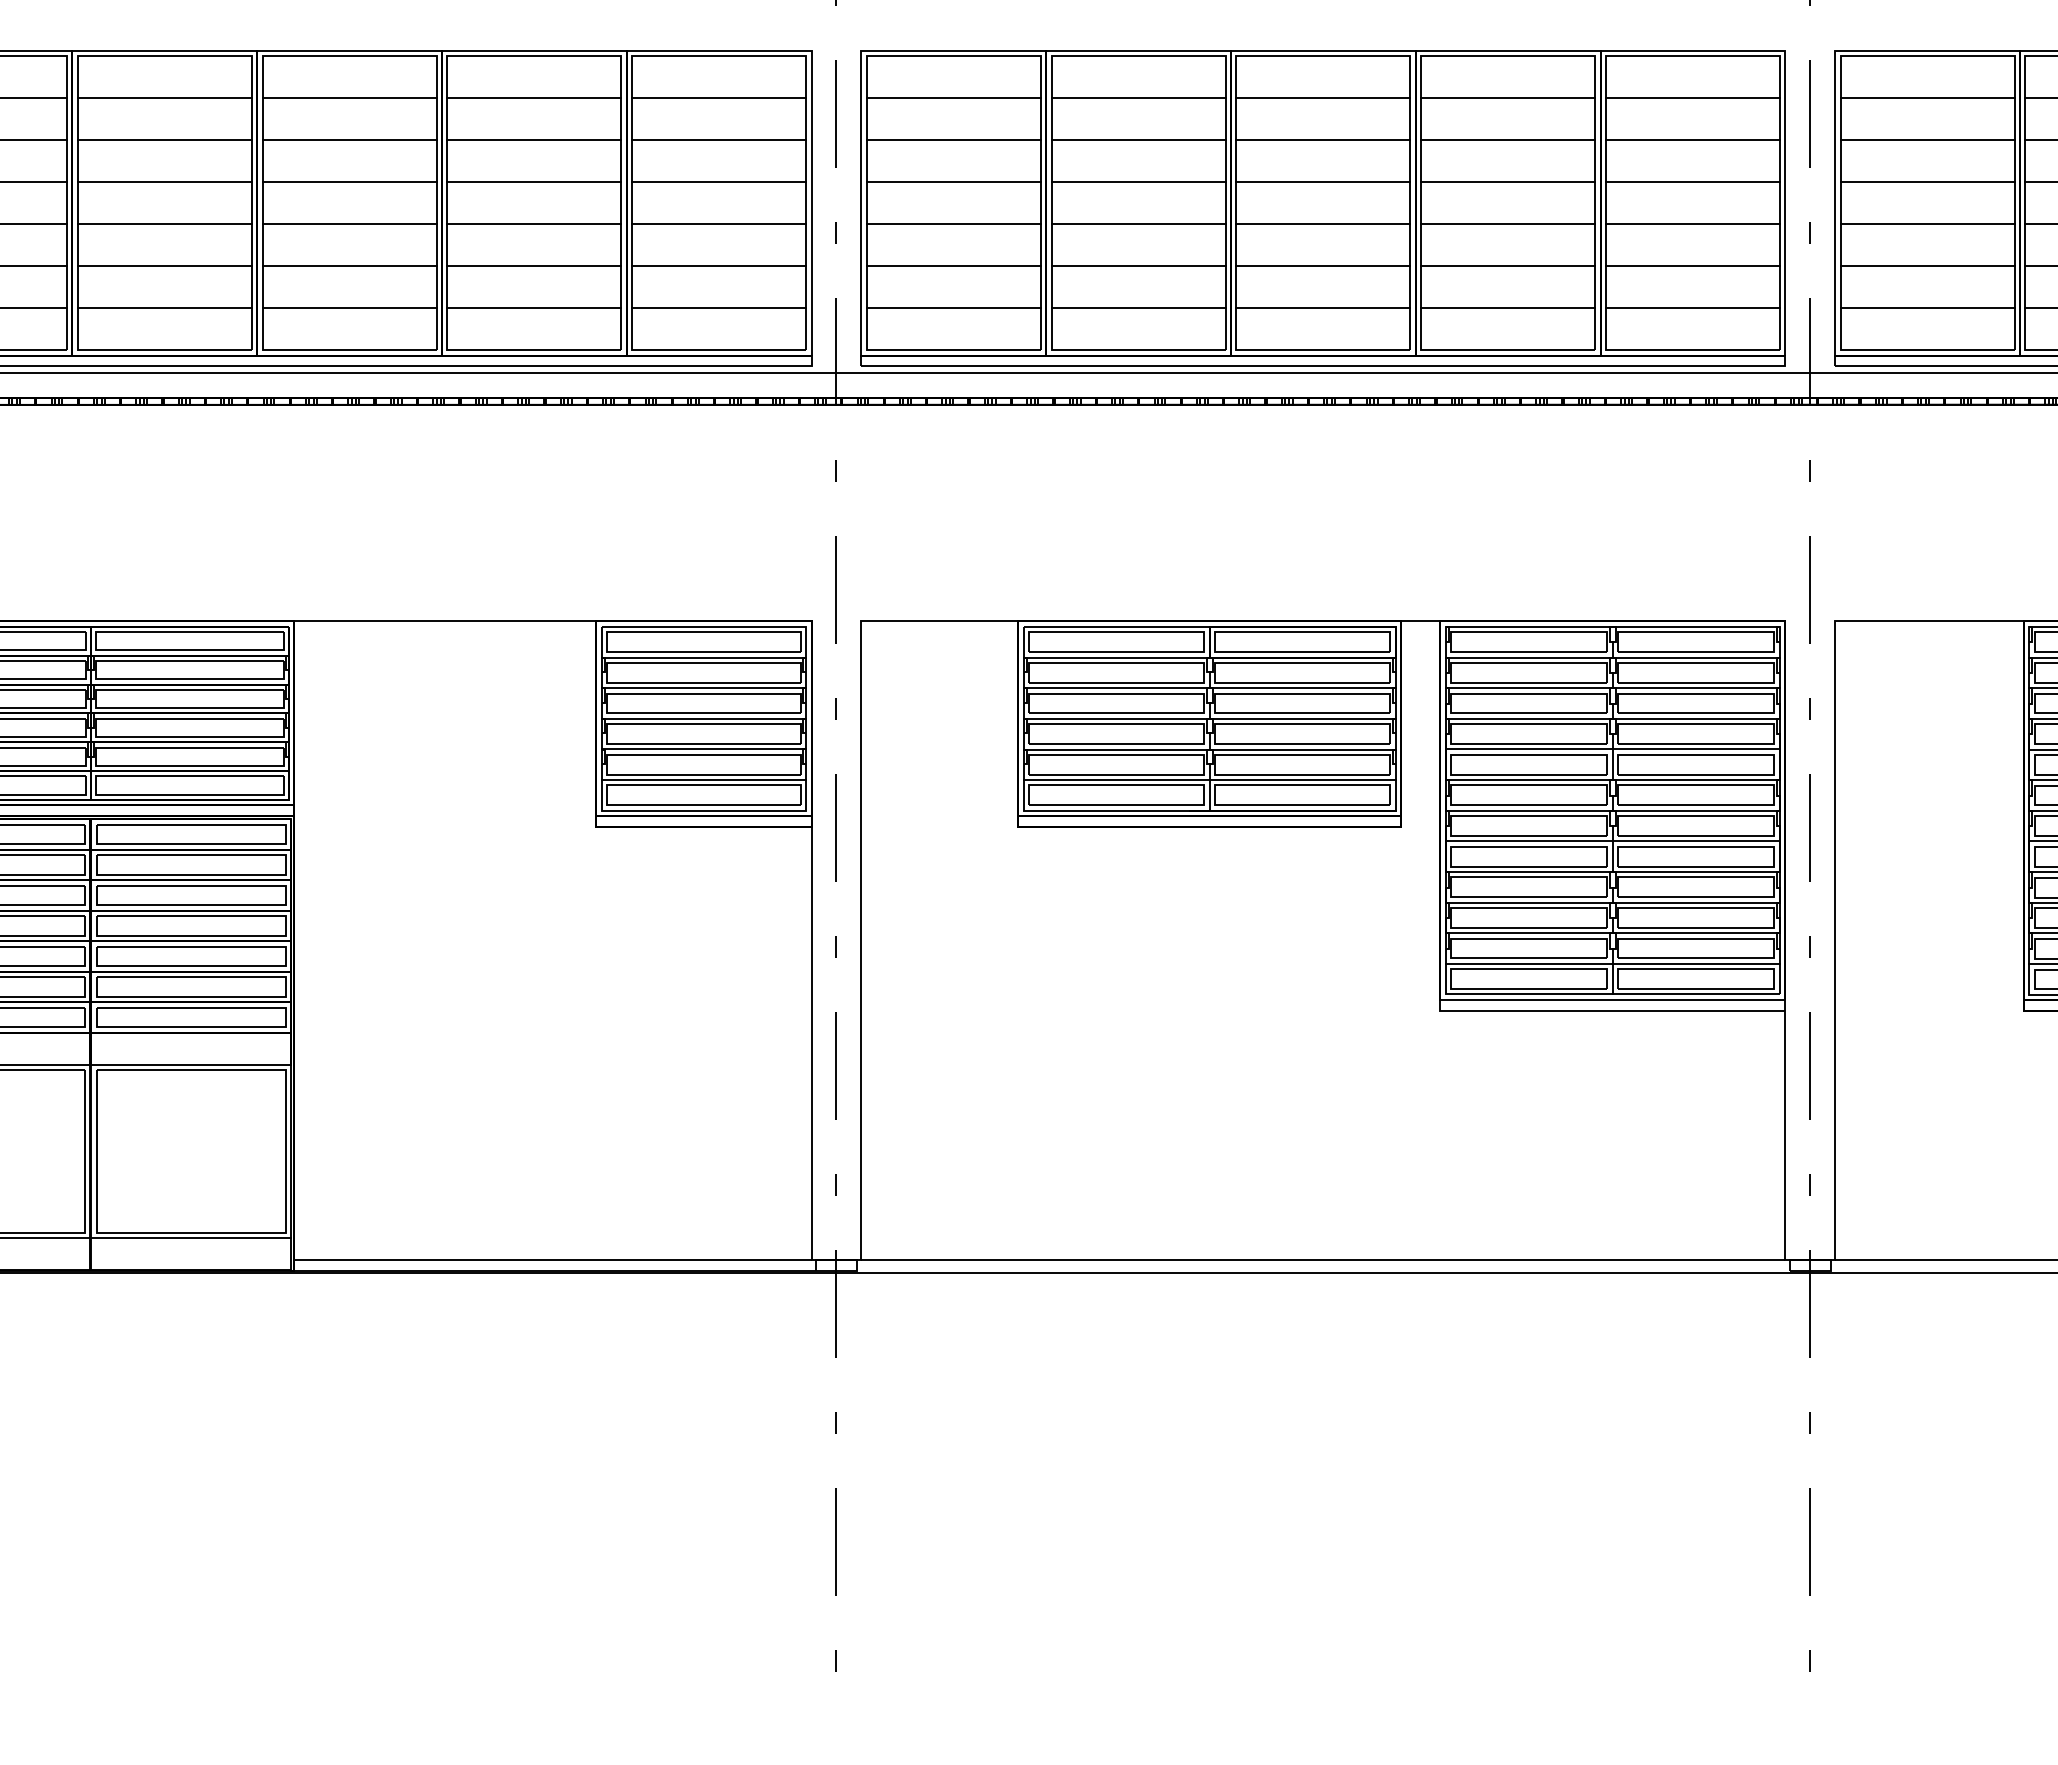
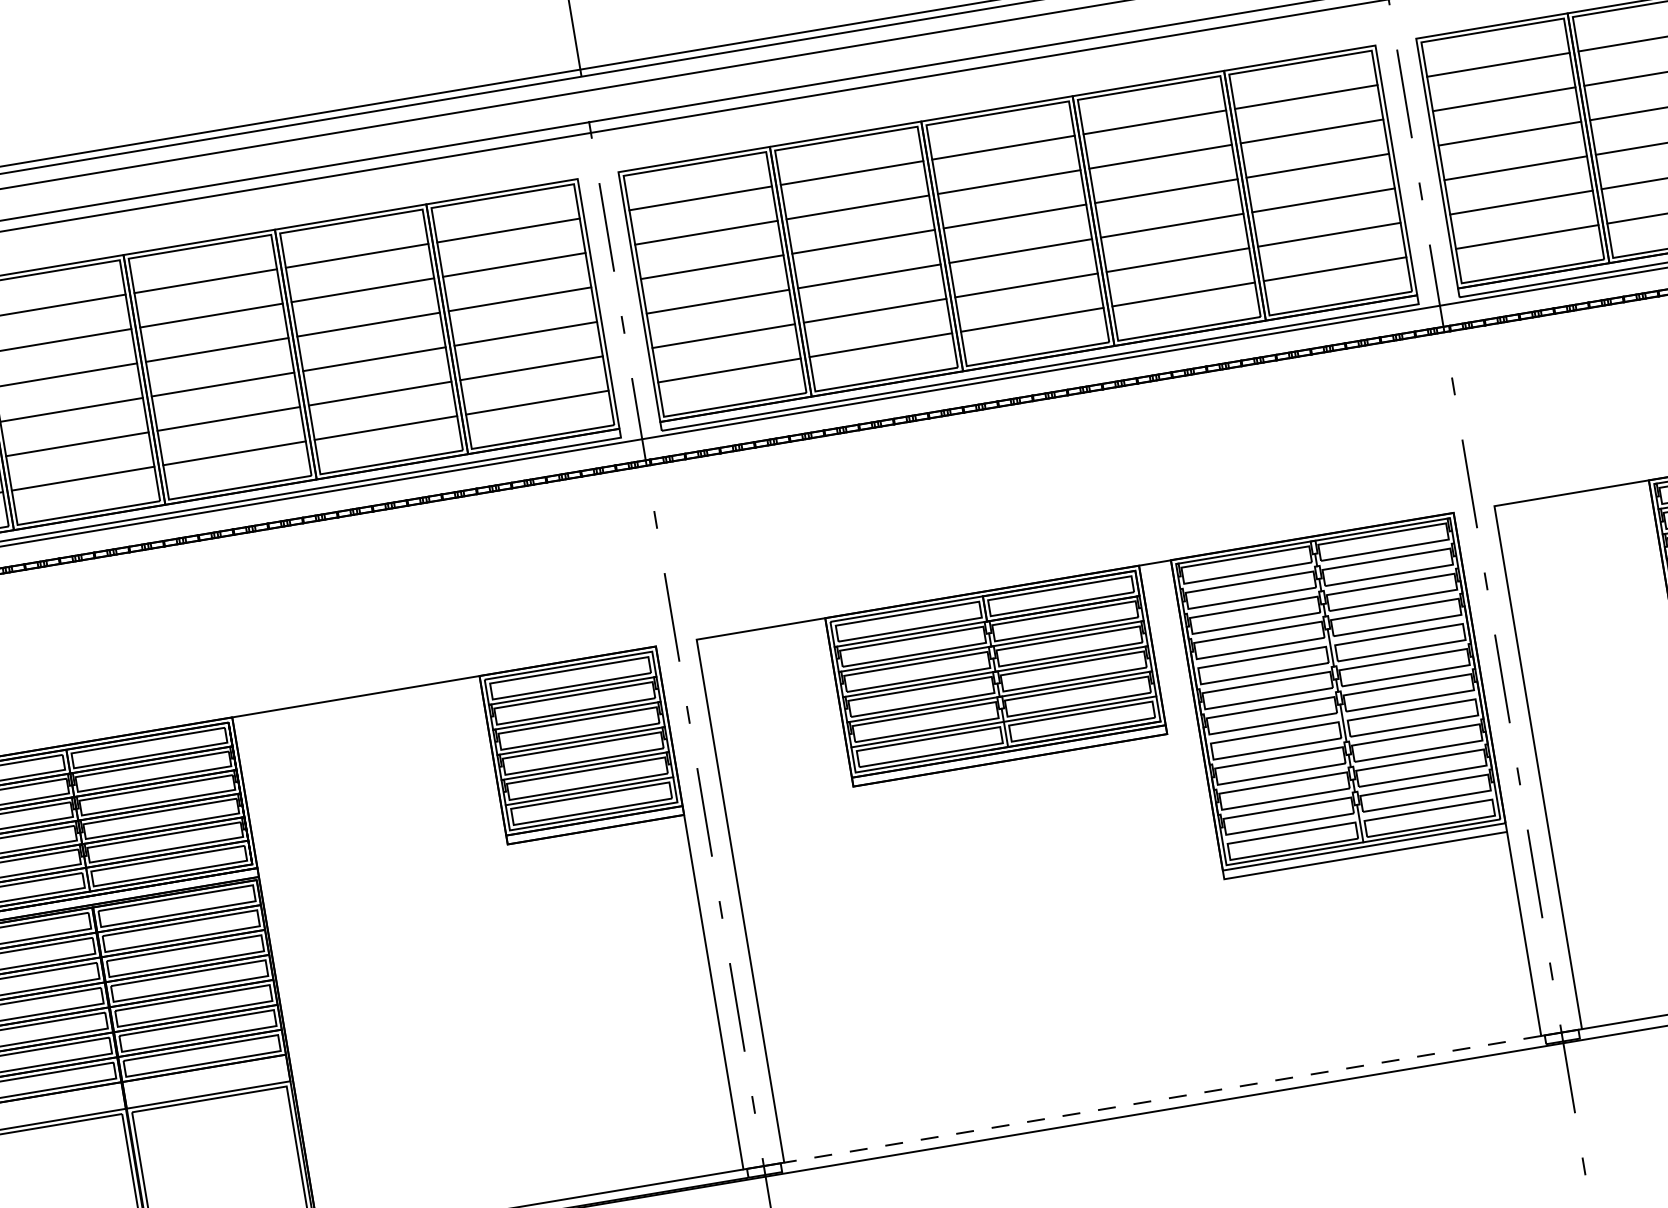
line: (1612, 657) -> (1317, 566), removed
line: (1612, 688) -> (1321, 591), removed
line: (1612, 718) -> (1325, 616), removed
line: (1612, 749) -> (1329, 641), removed
line: (1612, 780) -> (1333, 667), removed
line: (1612, 810) -> (1338, 691), removed
line: (1612, 841) -> (1342, 717), removed
line: (1612, 871) -> (1346, 741), removed
line: (1612, 902) -> (1350, 767), removed
line: (1612, 933) -> (1354, 792), removed
line: (1612, 963) -> (1359, 816), removed
line: (1322, 1259) -> (1162, 1099), solid -> dashed

